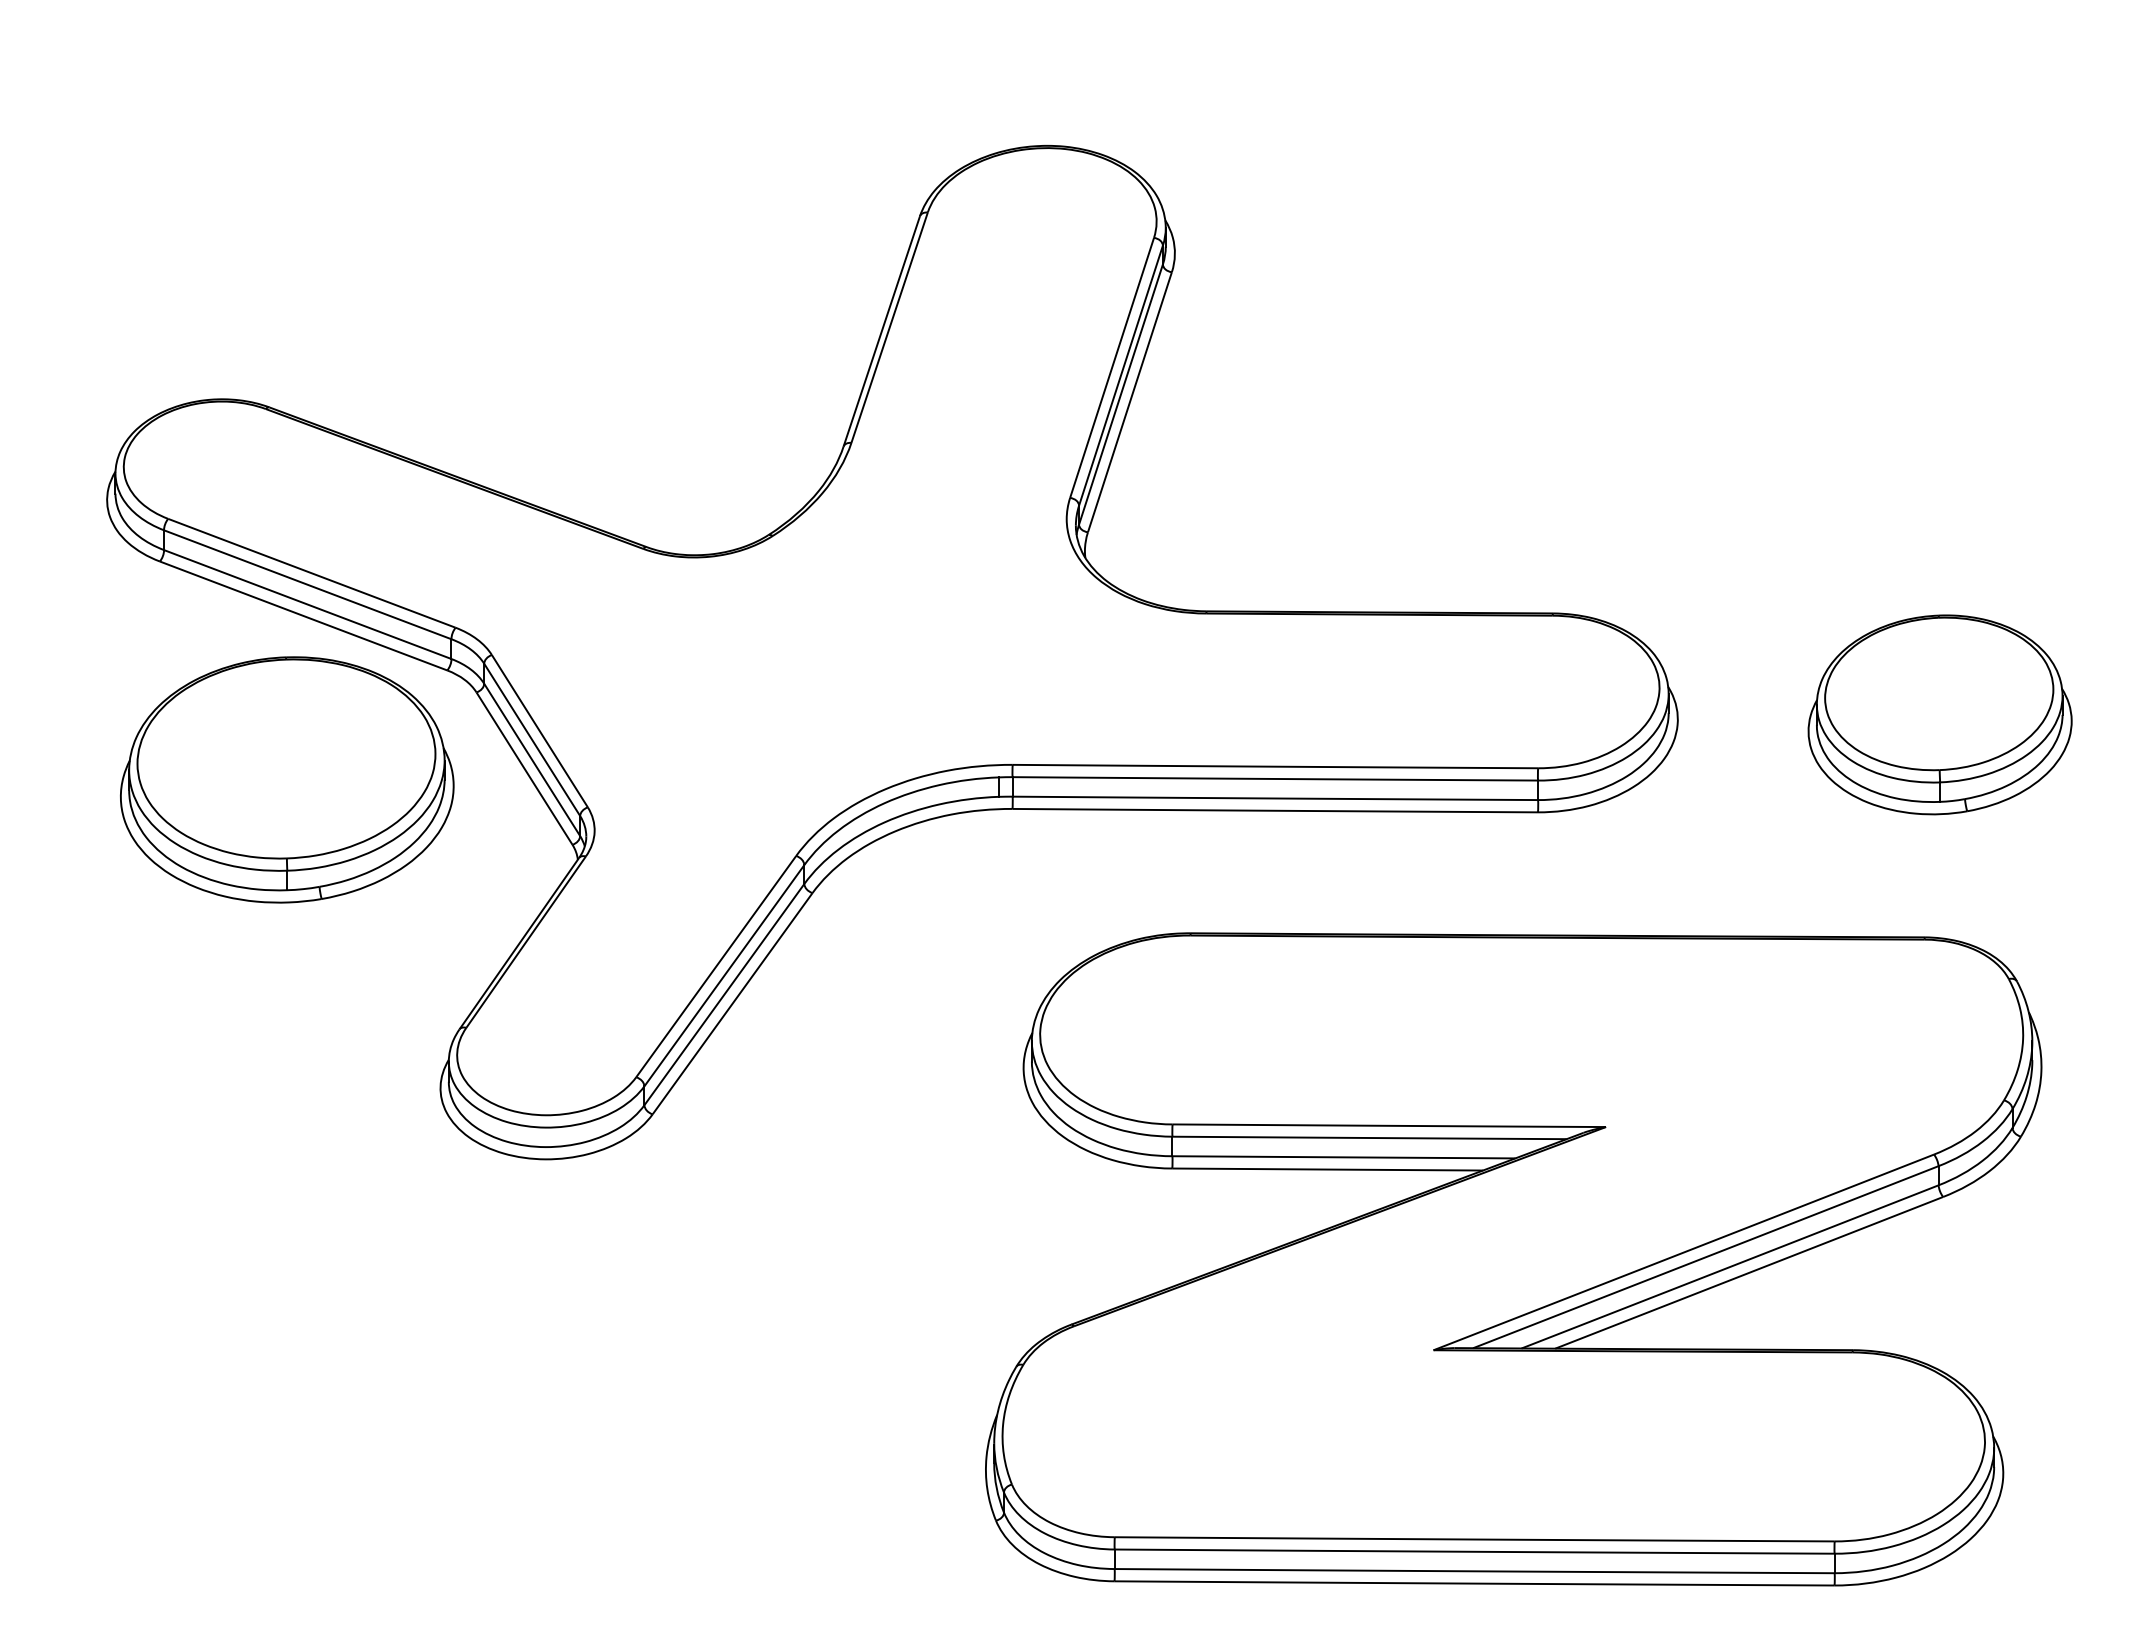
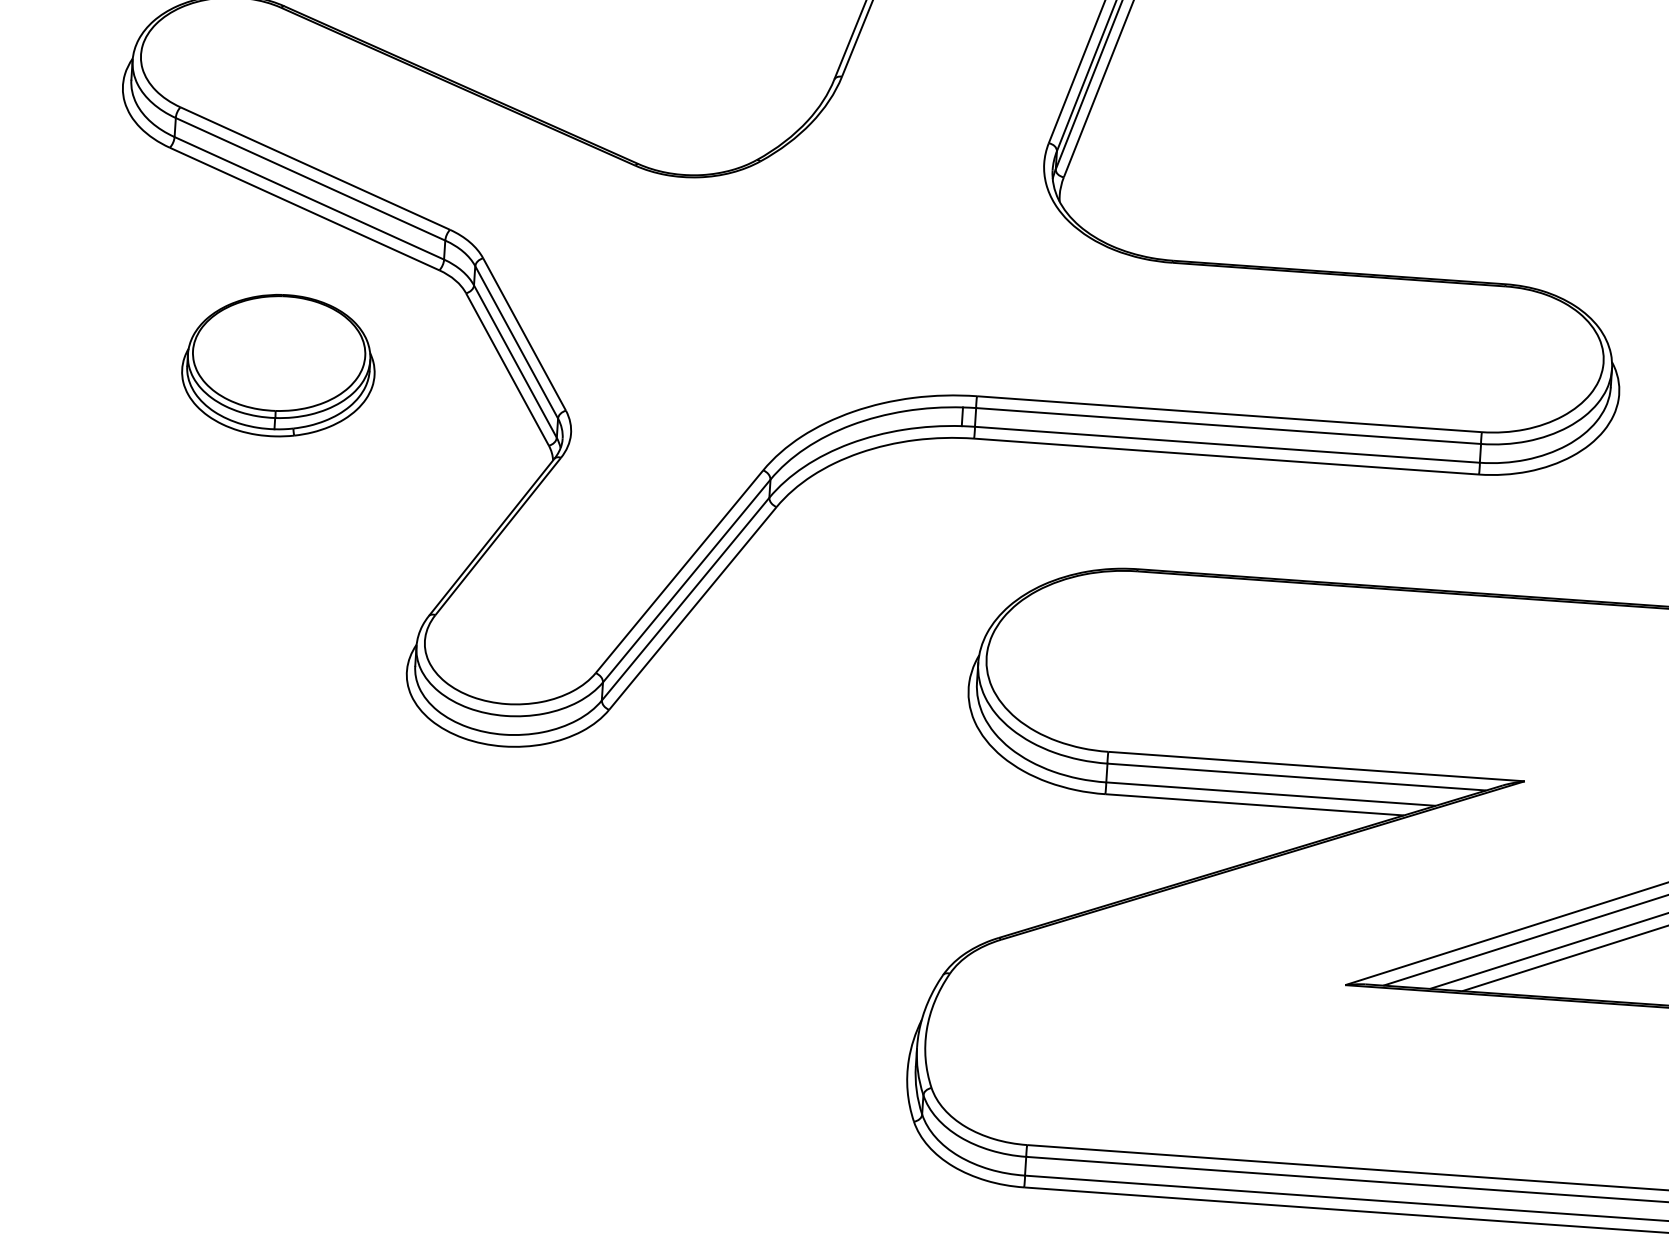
part: (287, 779) -> (278, 365), size x0.6

